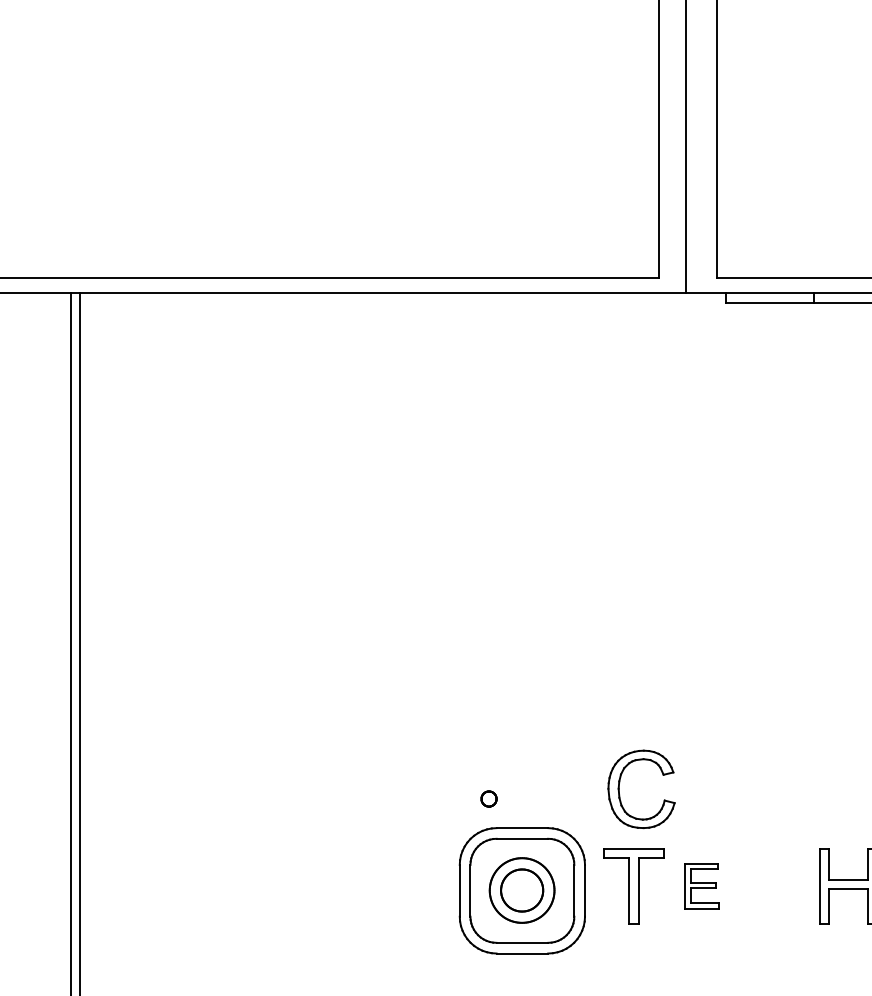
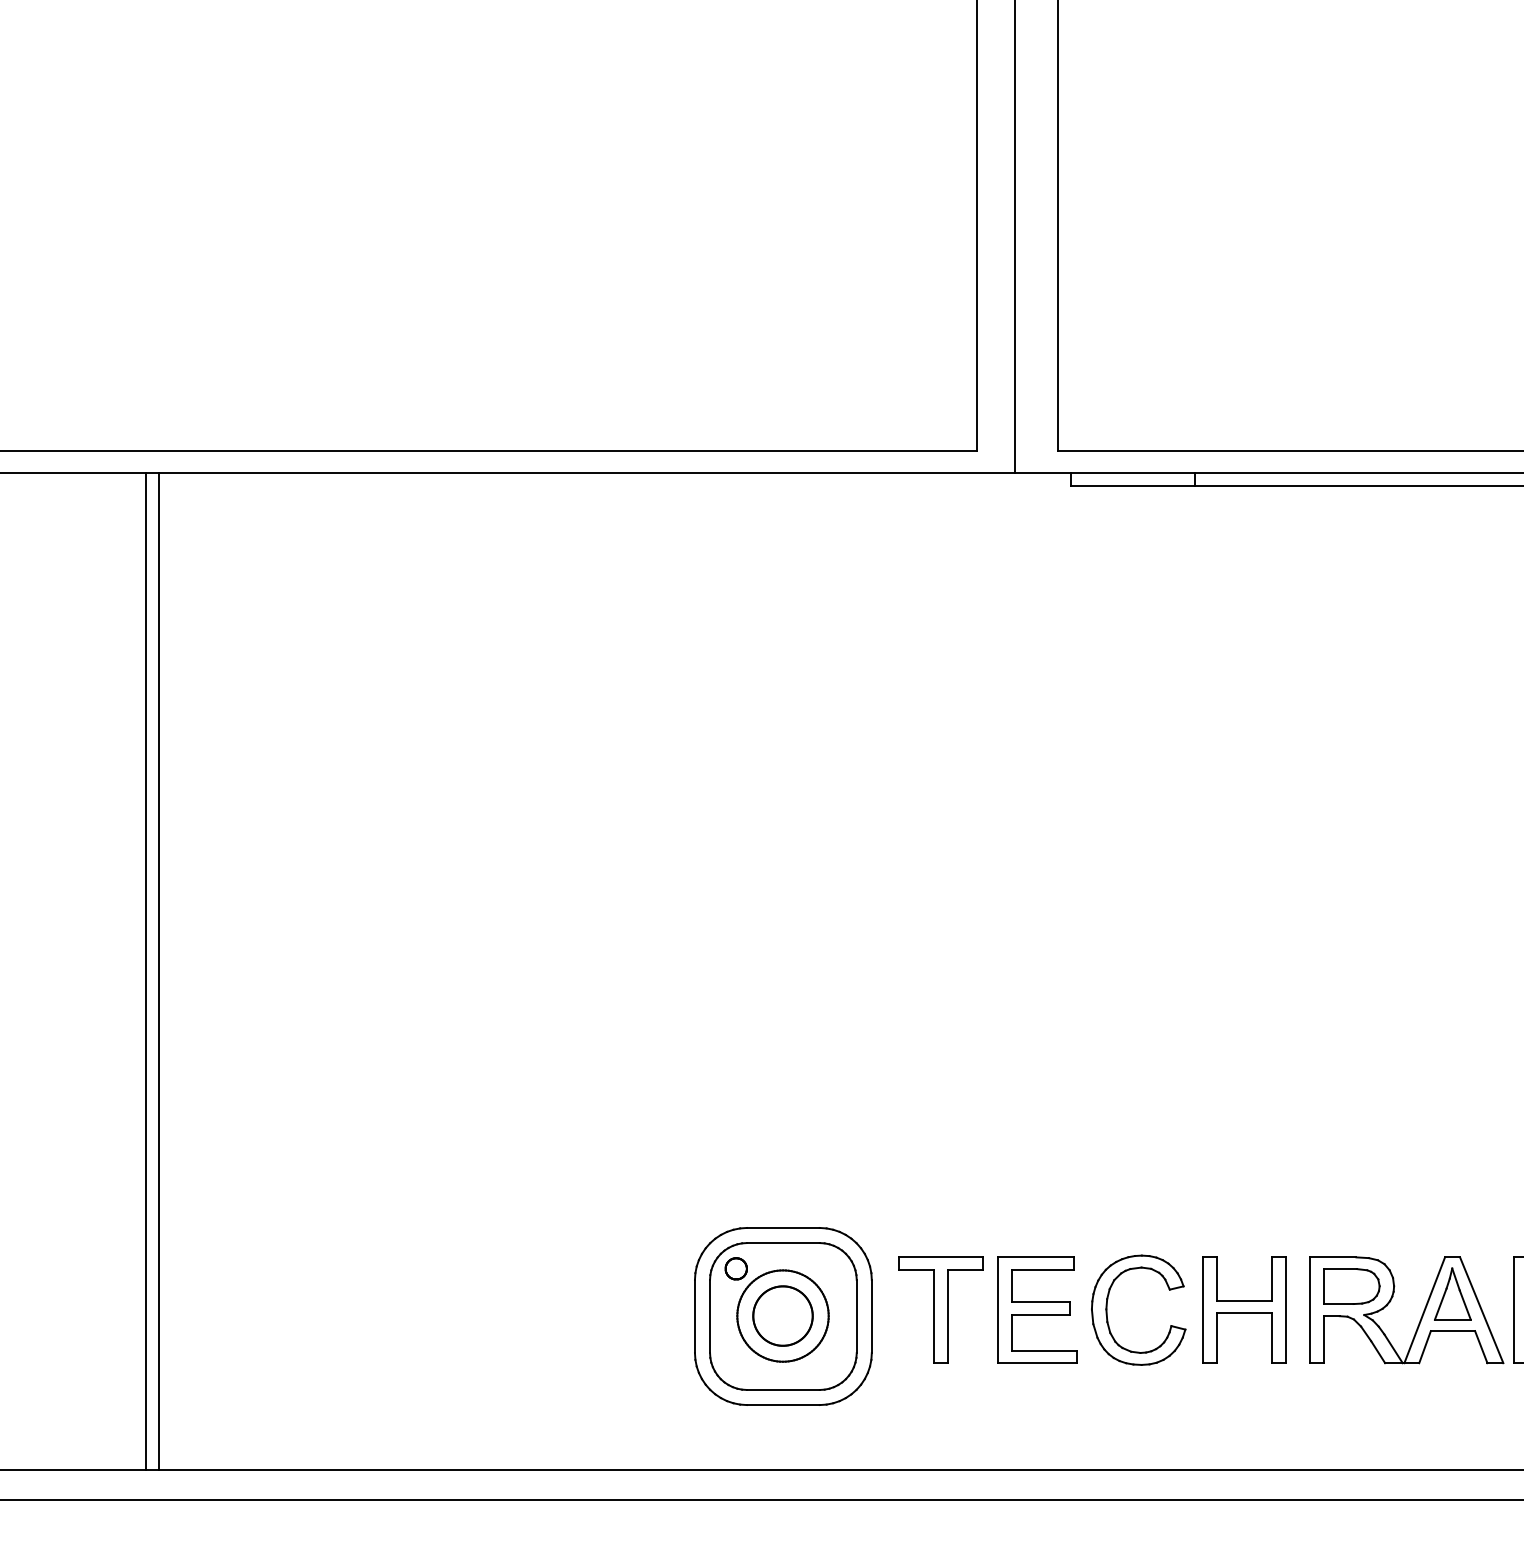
part: (619, 788) -> (1107, 1309), moved
part: (488, 798) -> (735, 1268), moved
part: (702, 885) -> (1037, 1309), size x1.67

